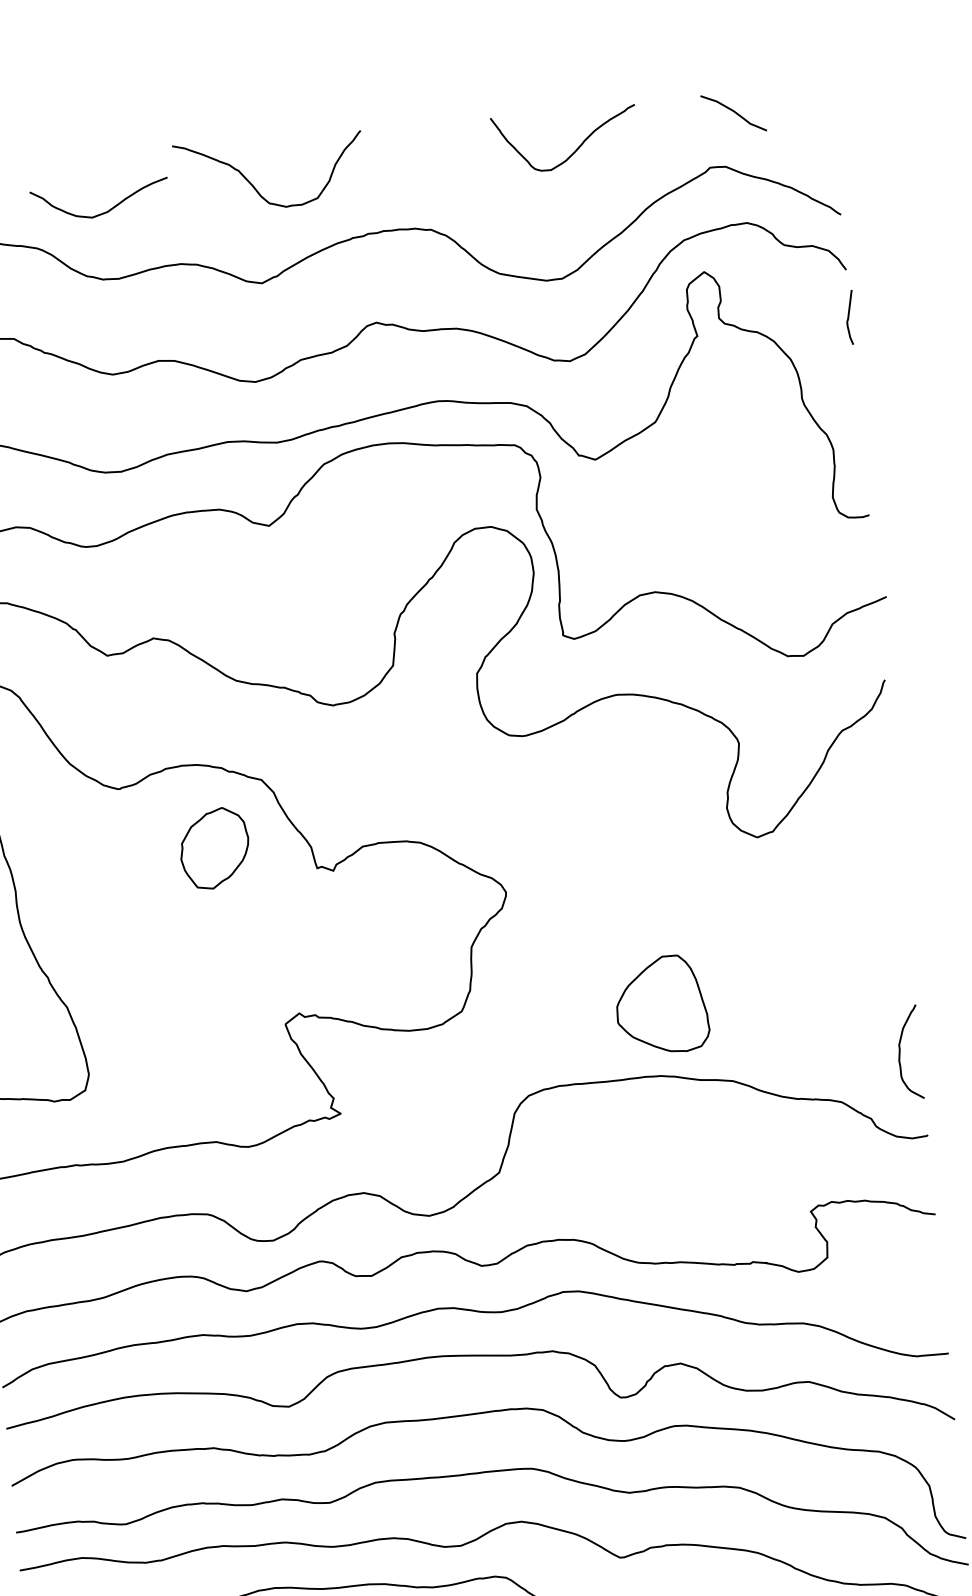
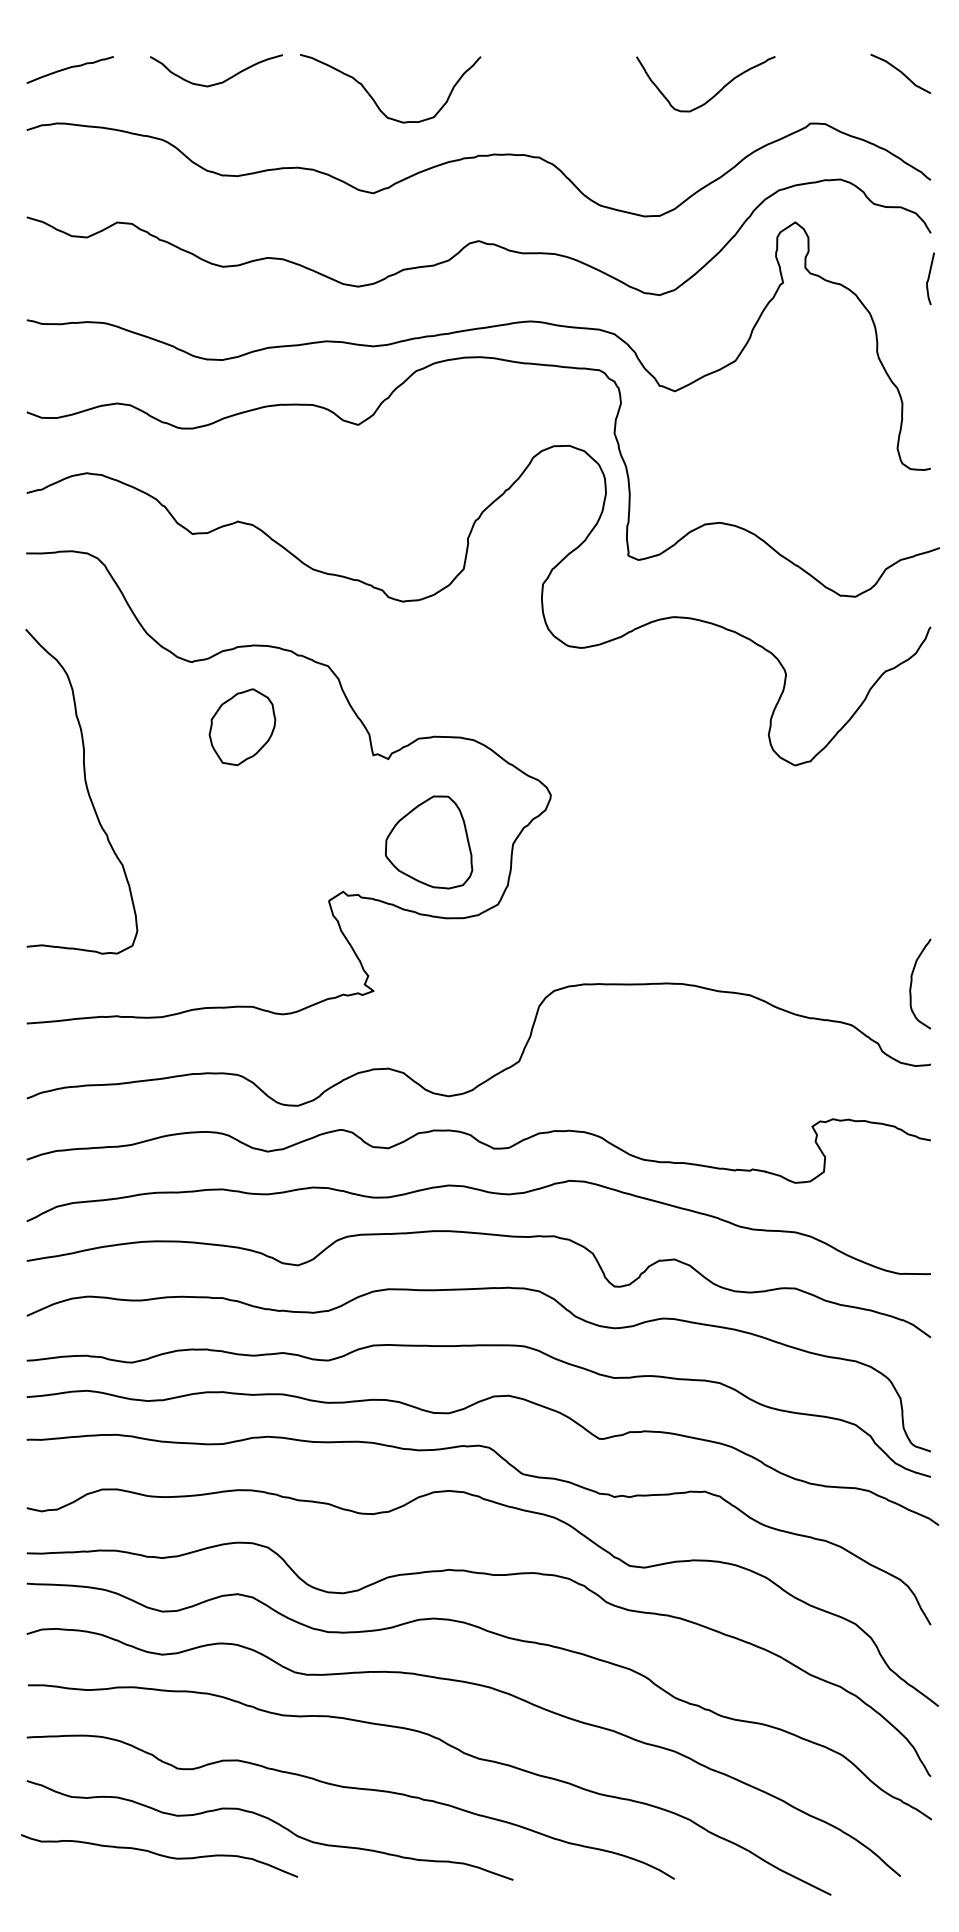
curve: (733, 111) -> (900, 72), moved
curve: (576, 148) -> (715, 93), moved
curve: (106, 211) -> (221, 81), moved
part: (214, 848) -> (242, 727), moved
part: (662, 1005) -> (429, 842), moved

